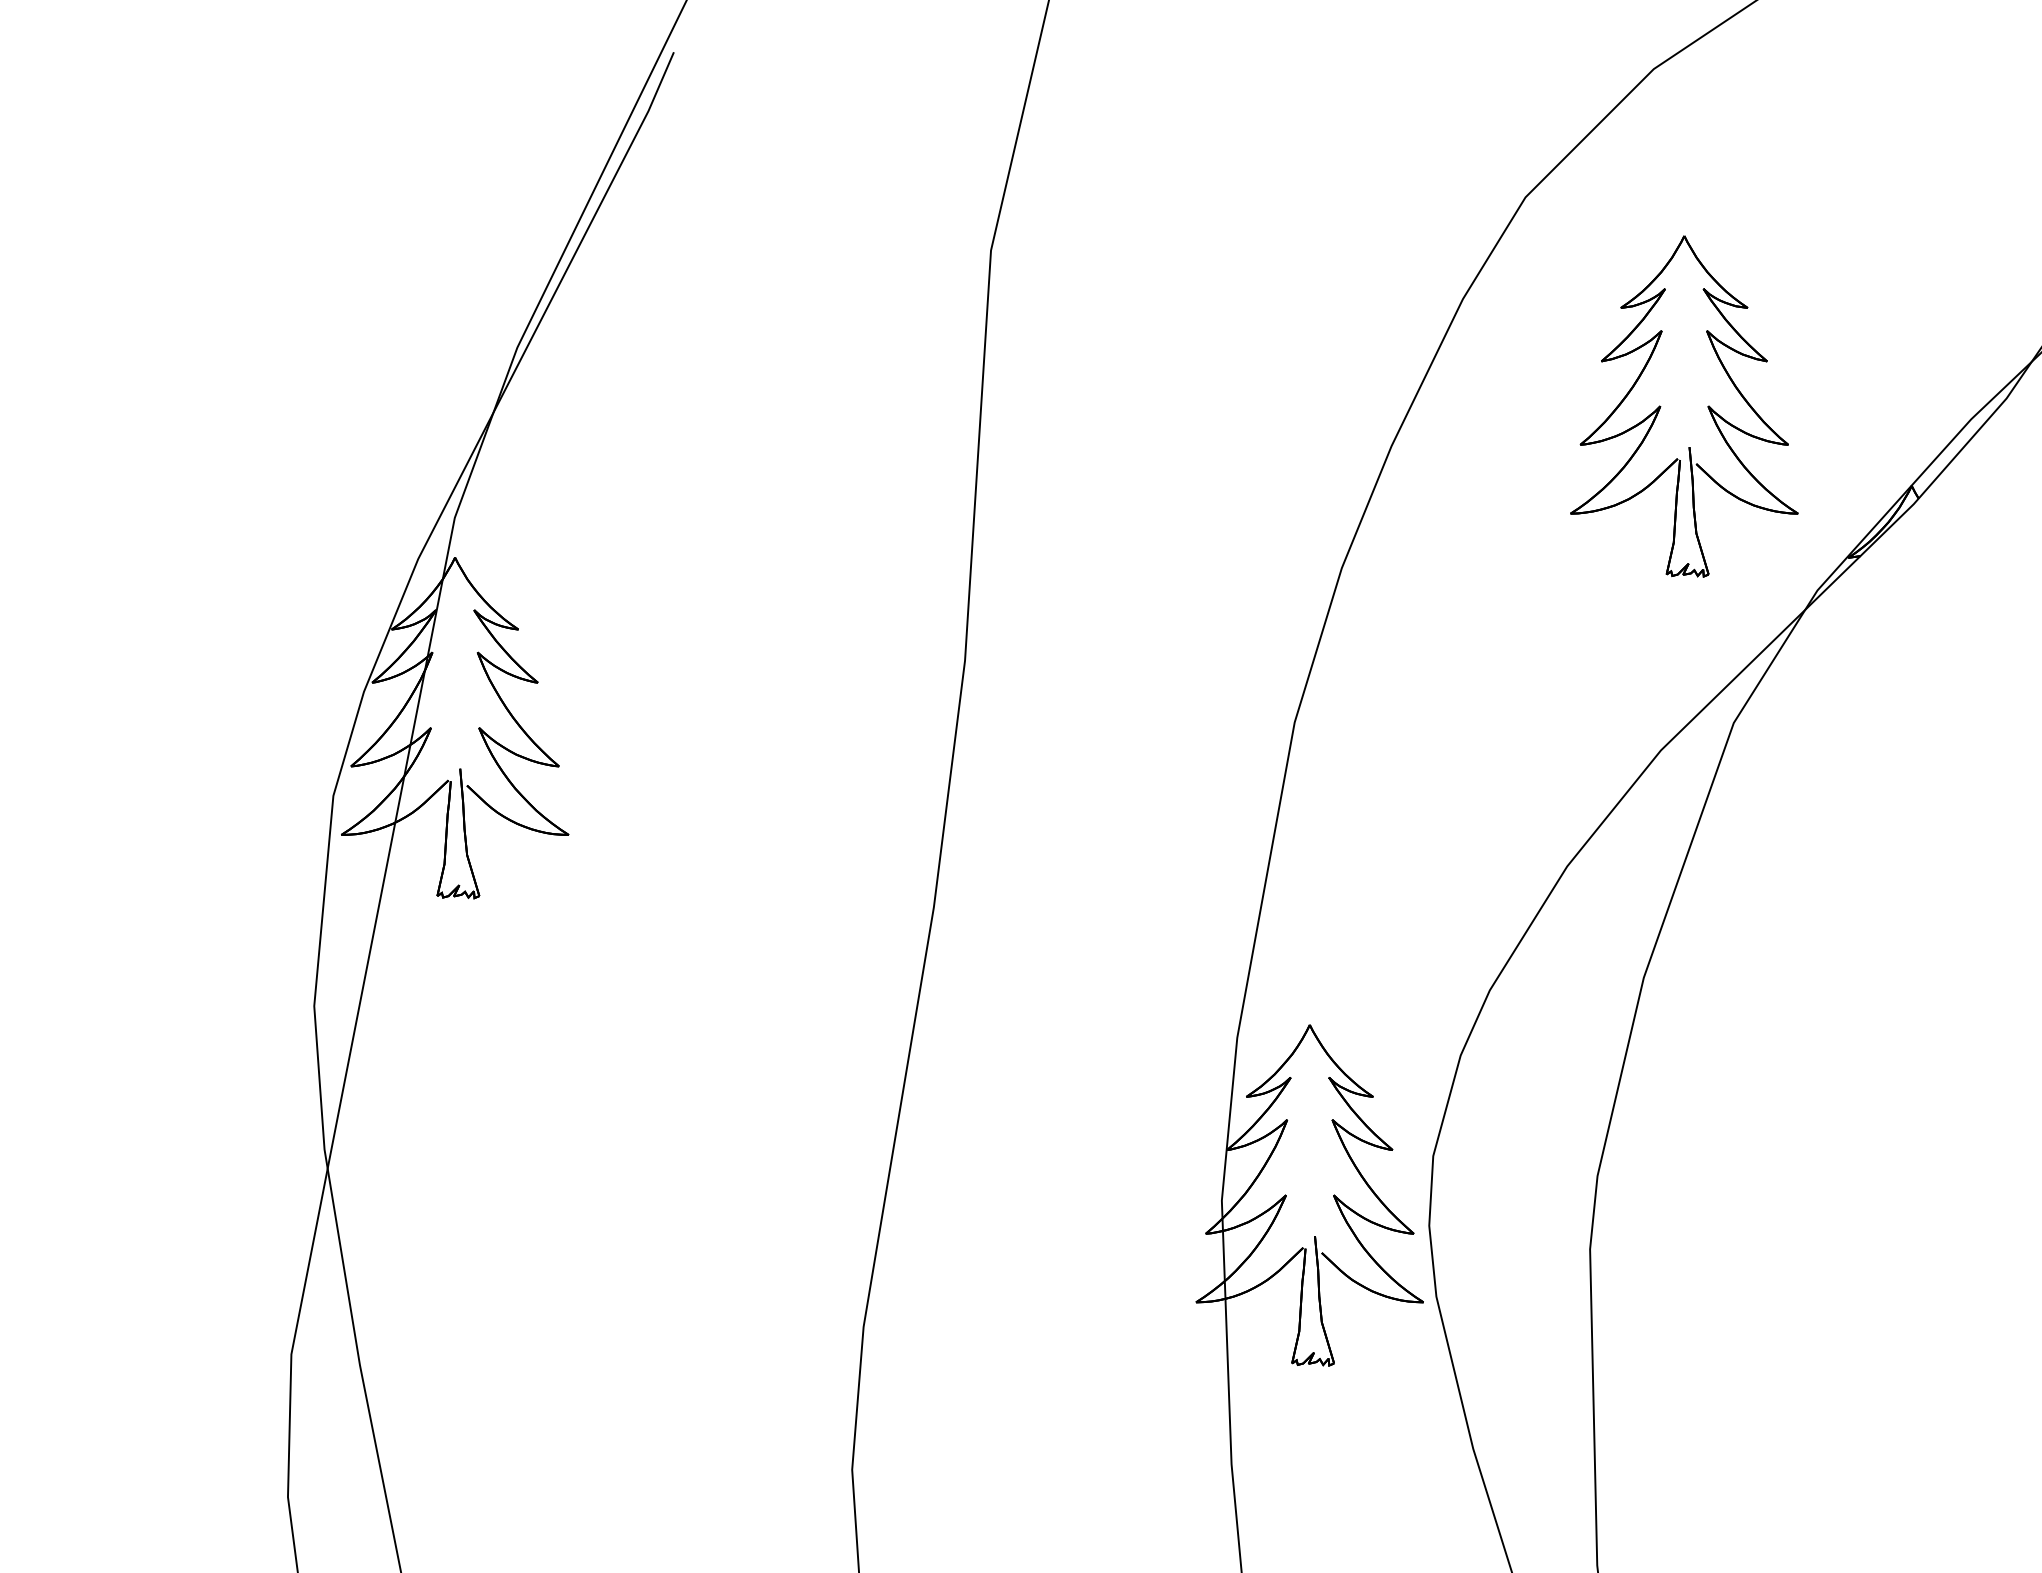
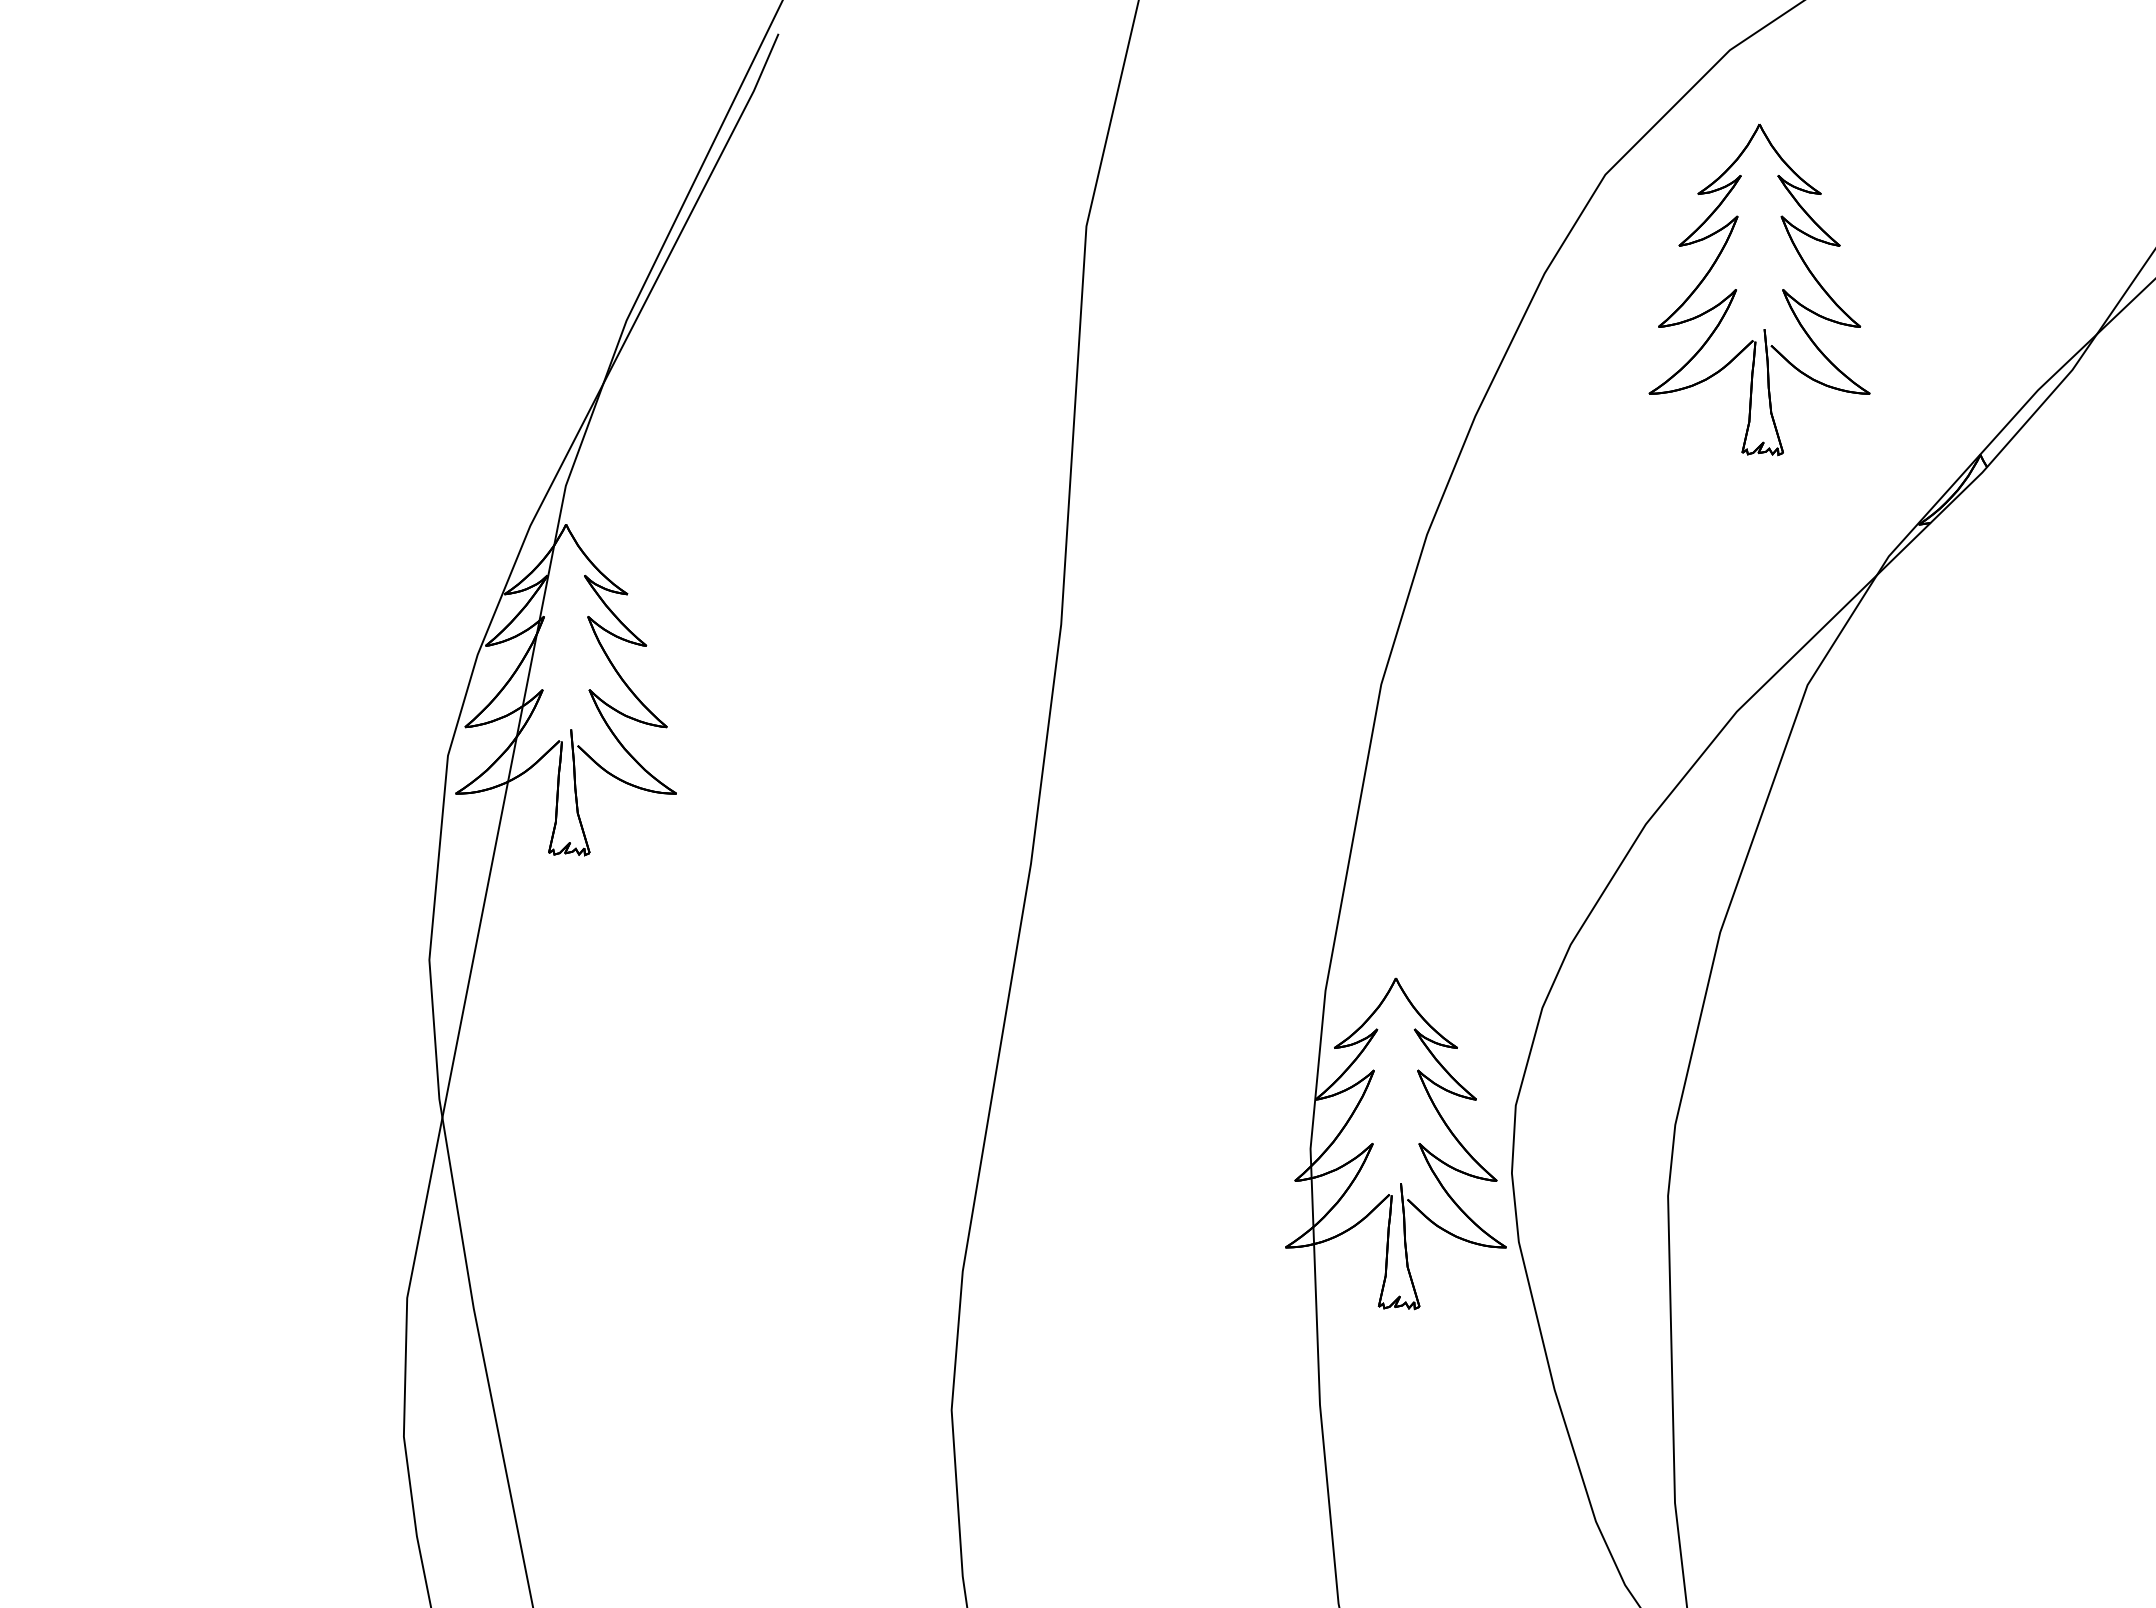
part: (1660, 406) -> (1736, 289), moved

